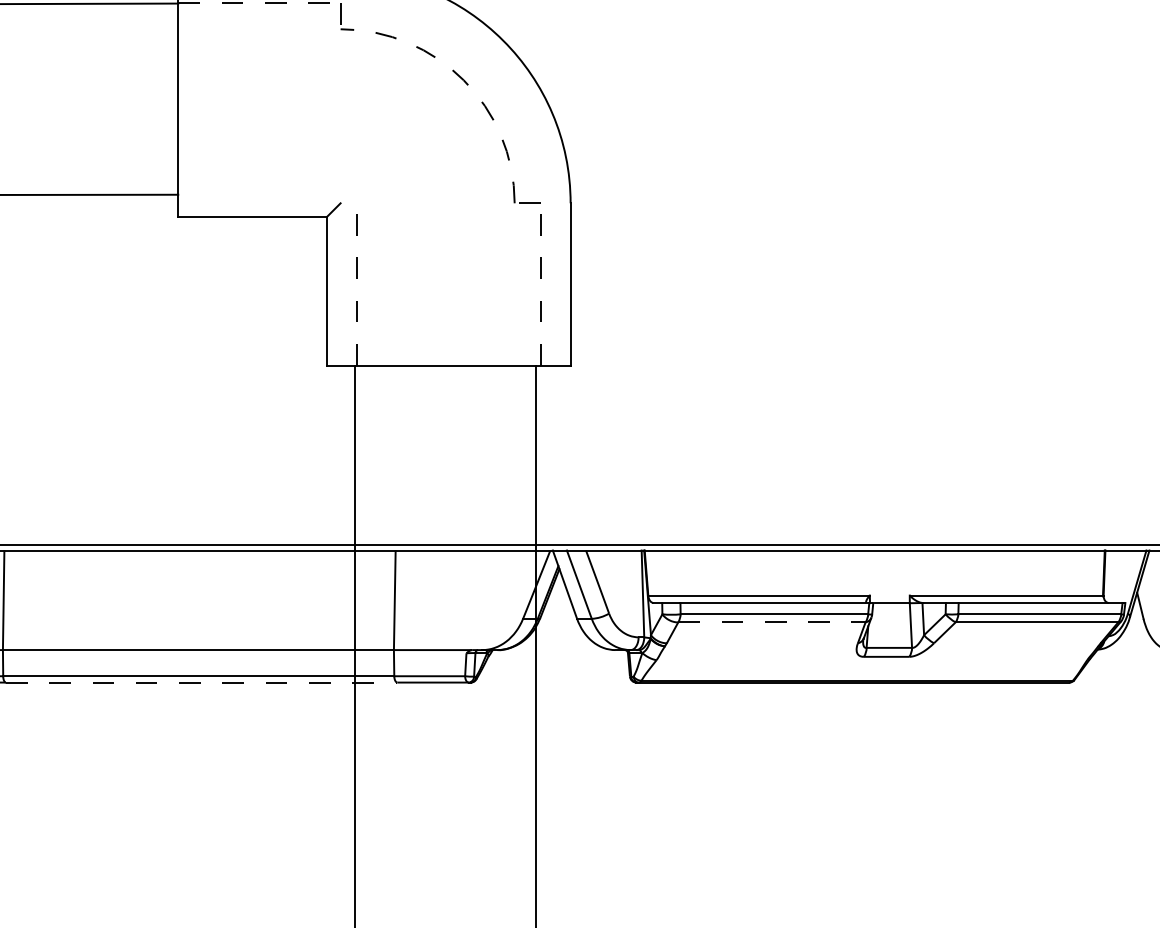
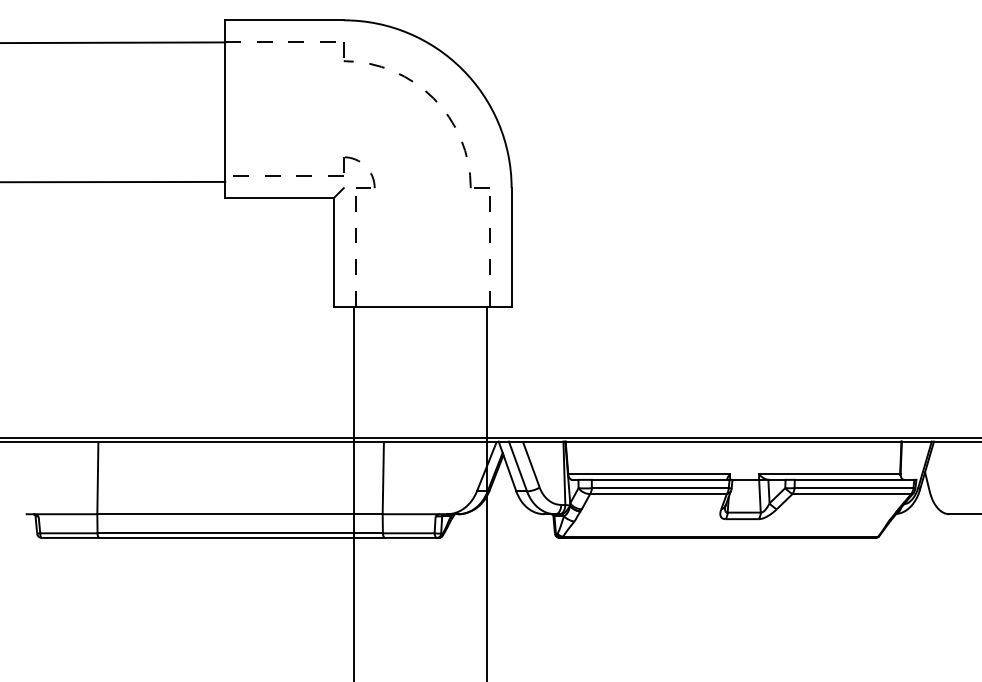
part: (286, 181) -> (304, 172), added
line: (773, 623) -> (659, 494), dashed -> solid
line: (201, 681) -> (242, 537), dashed -> solid

